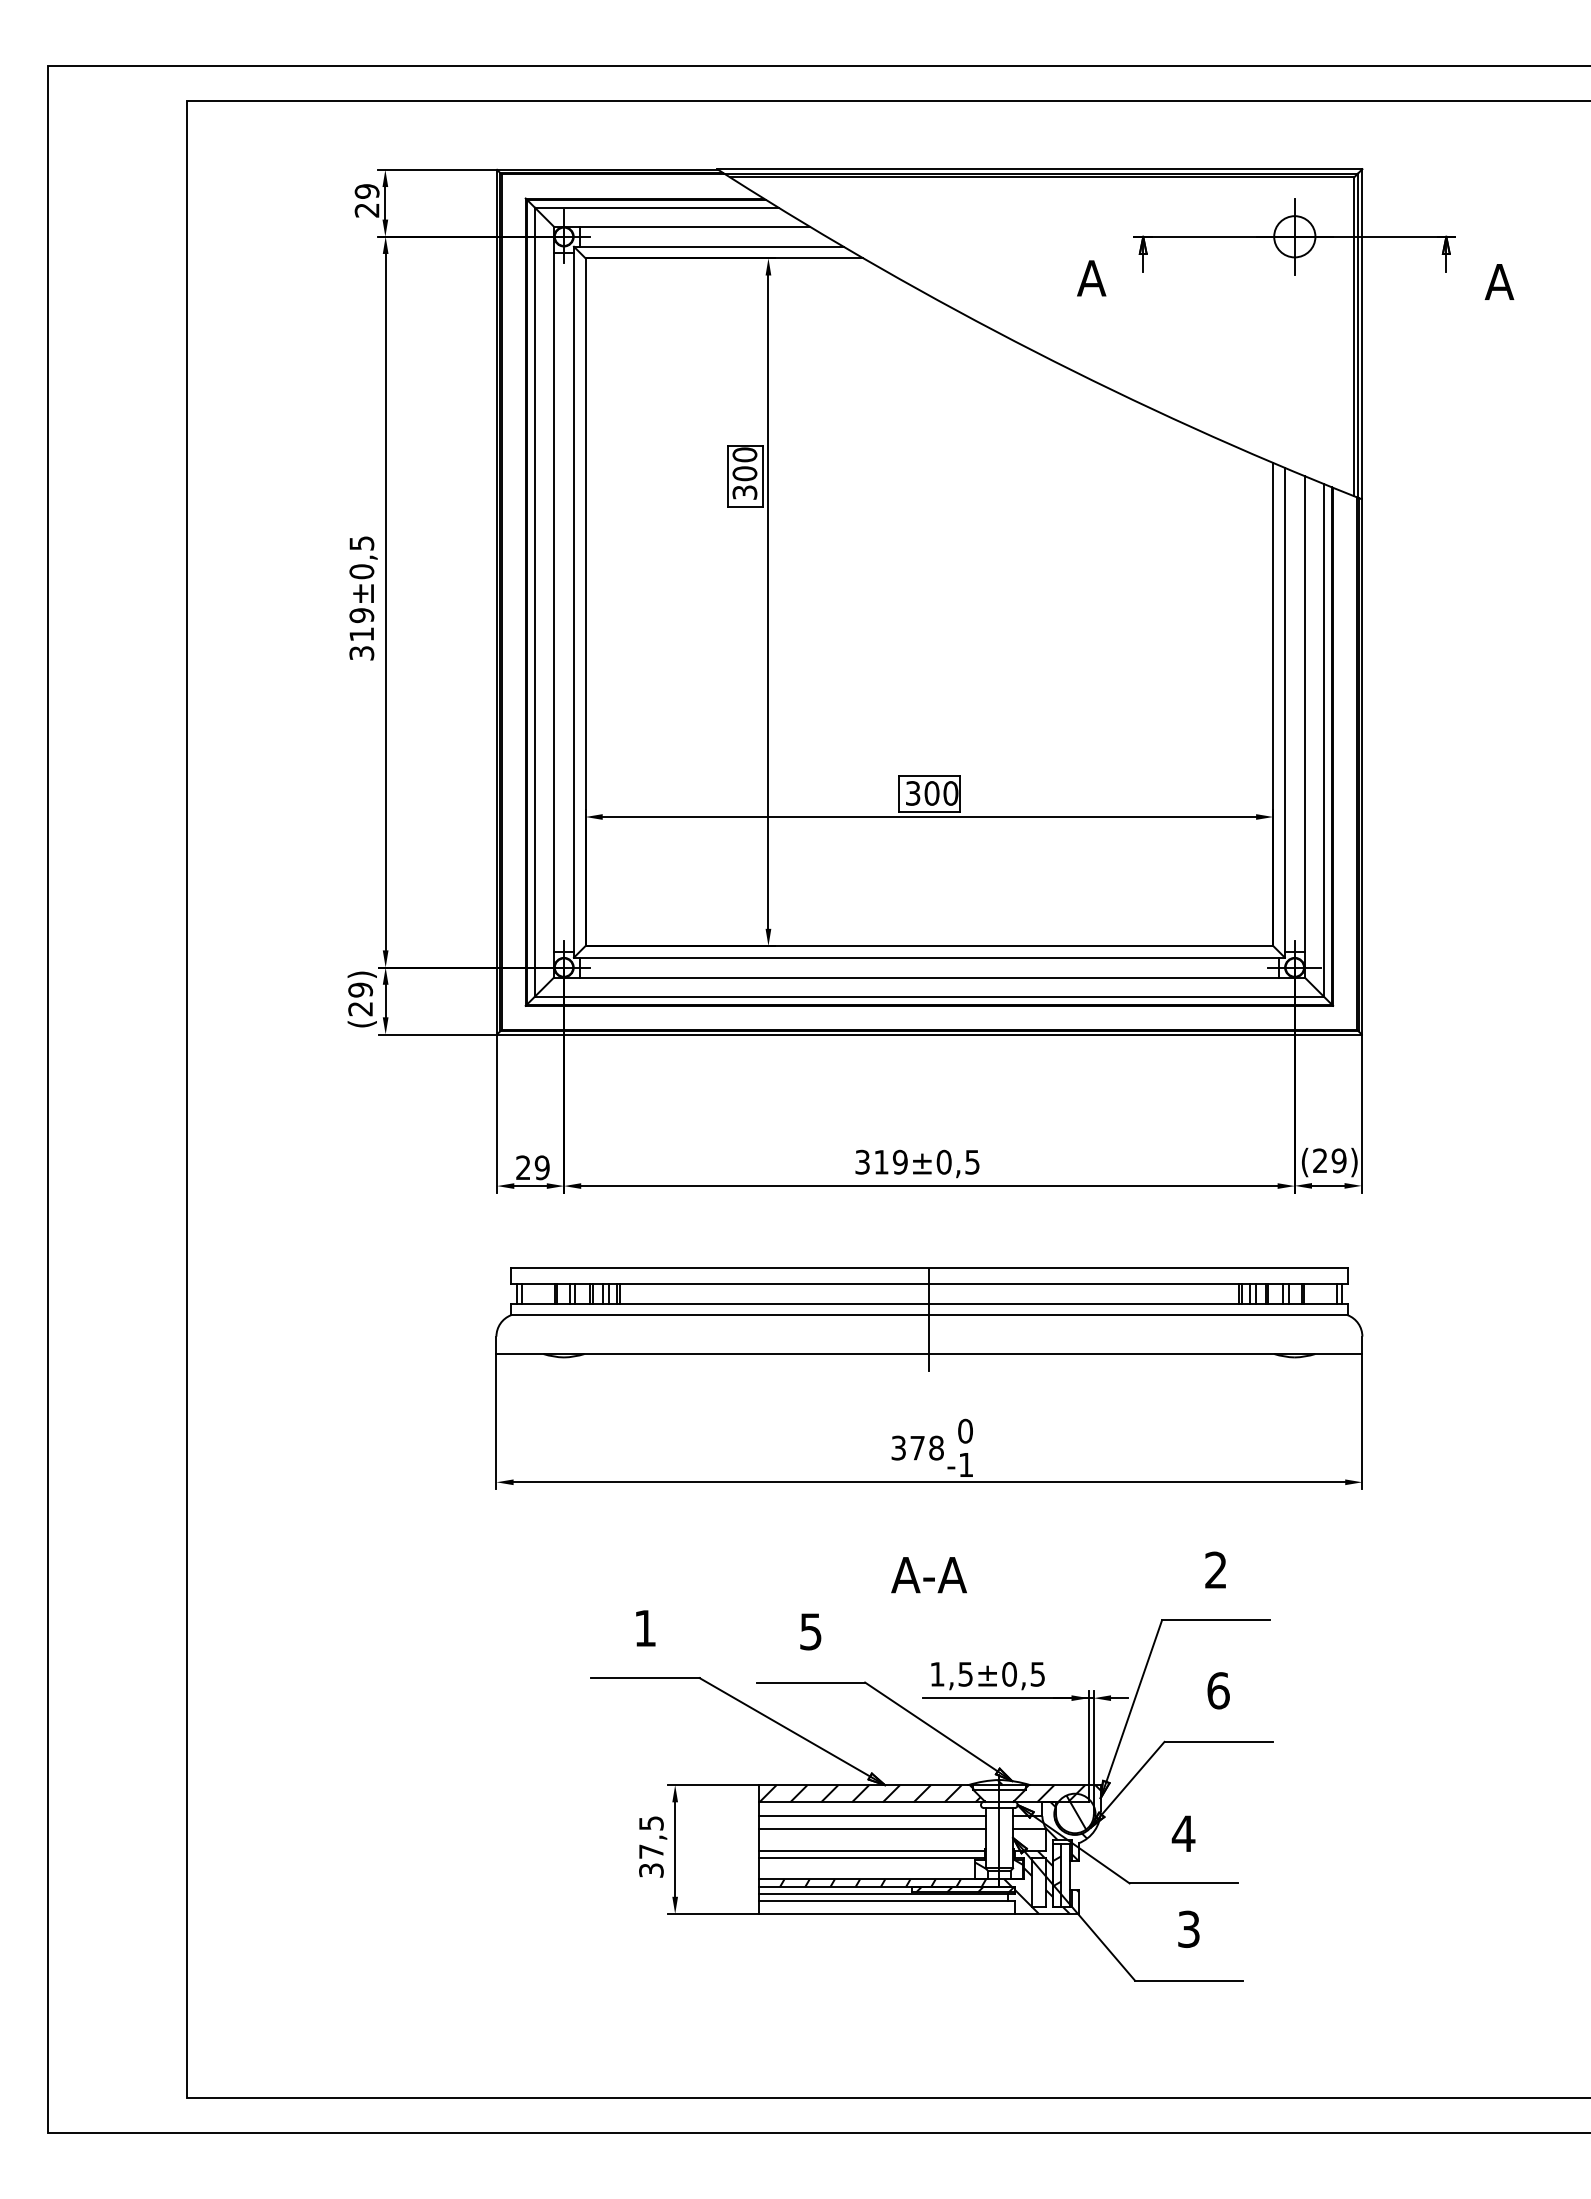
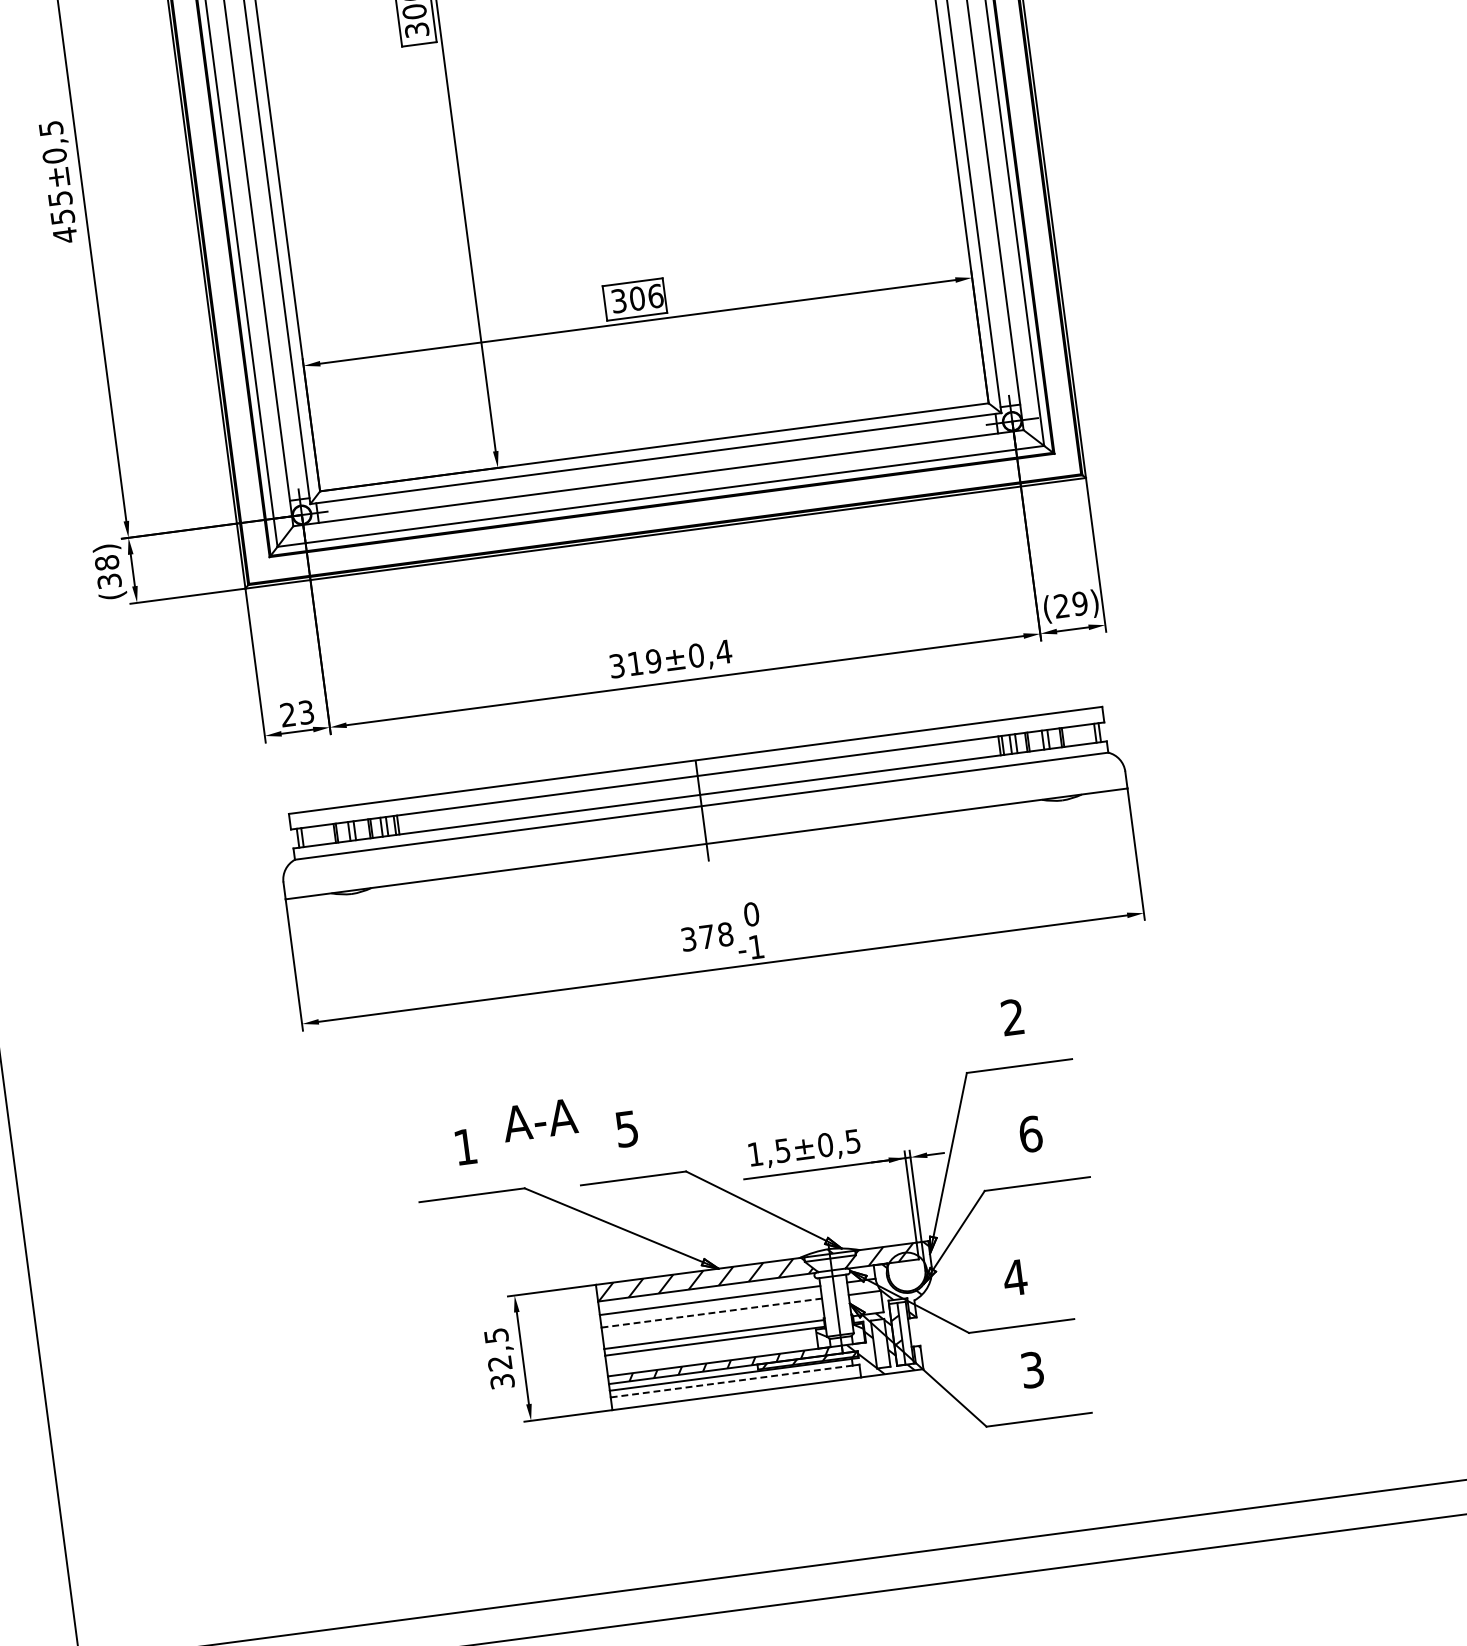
text: (361, 634) -> (62, 217), 319 -> 455
text: (950, 793) -> (655, 296), 300 -> 306
text: (360, 999) -> (108, 572), (29) -> (38)
text: (972, 1162) -> (723, 652), ±0,5 -> ±0,4
text: (541, 1167) -> (305, 712), 29 -> 23
text: (928, 1575) -> (539, 1120), moved
hatch: (1070, 1813) -> (902, 1272), removed
line: (872, 1829) -> (712, 1313), solid -> dashed
text: (651, 1851) -> (500, 1363), 37,5 -> 32,5
line: (883, 1900) -> (731, 1381), solid -> dashed

